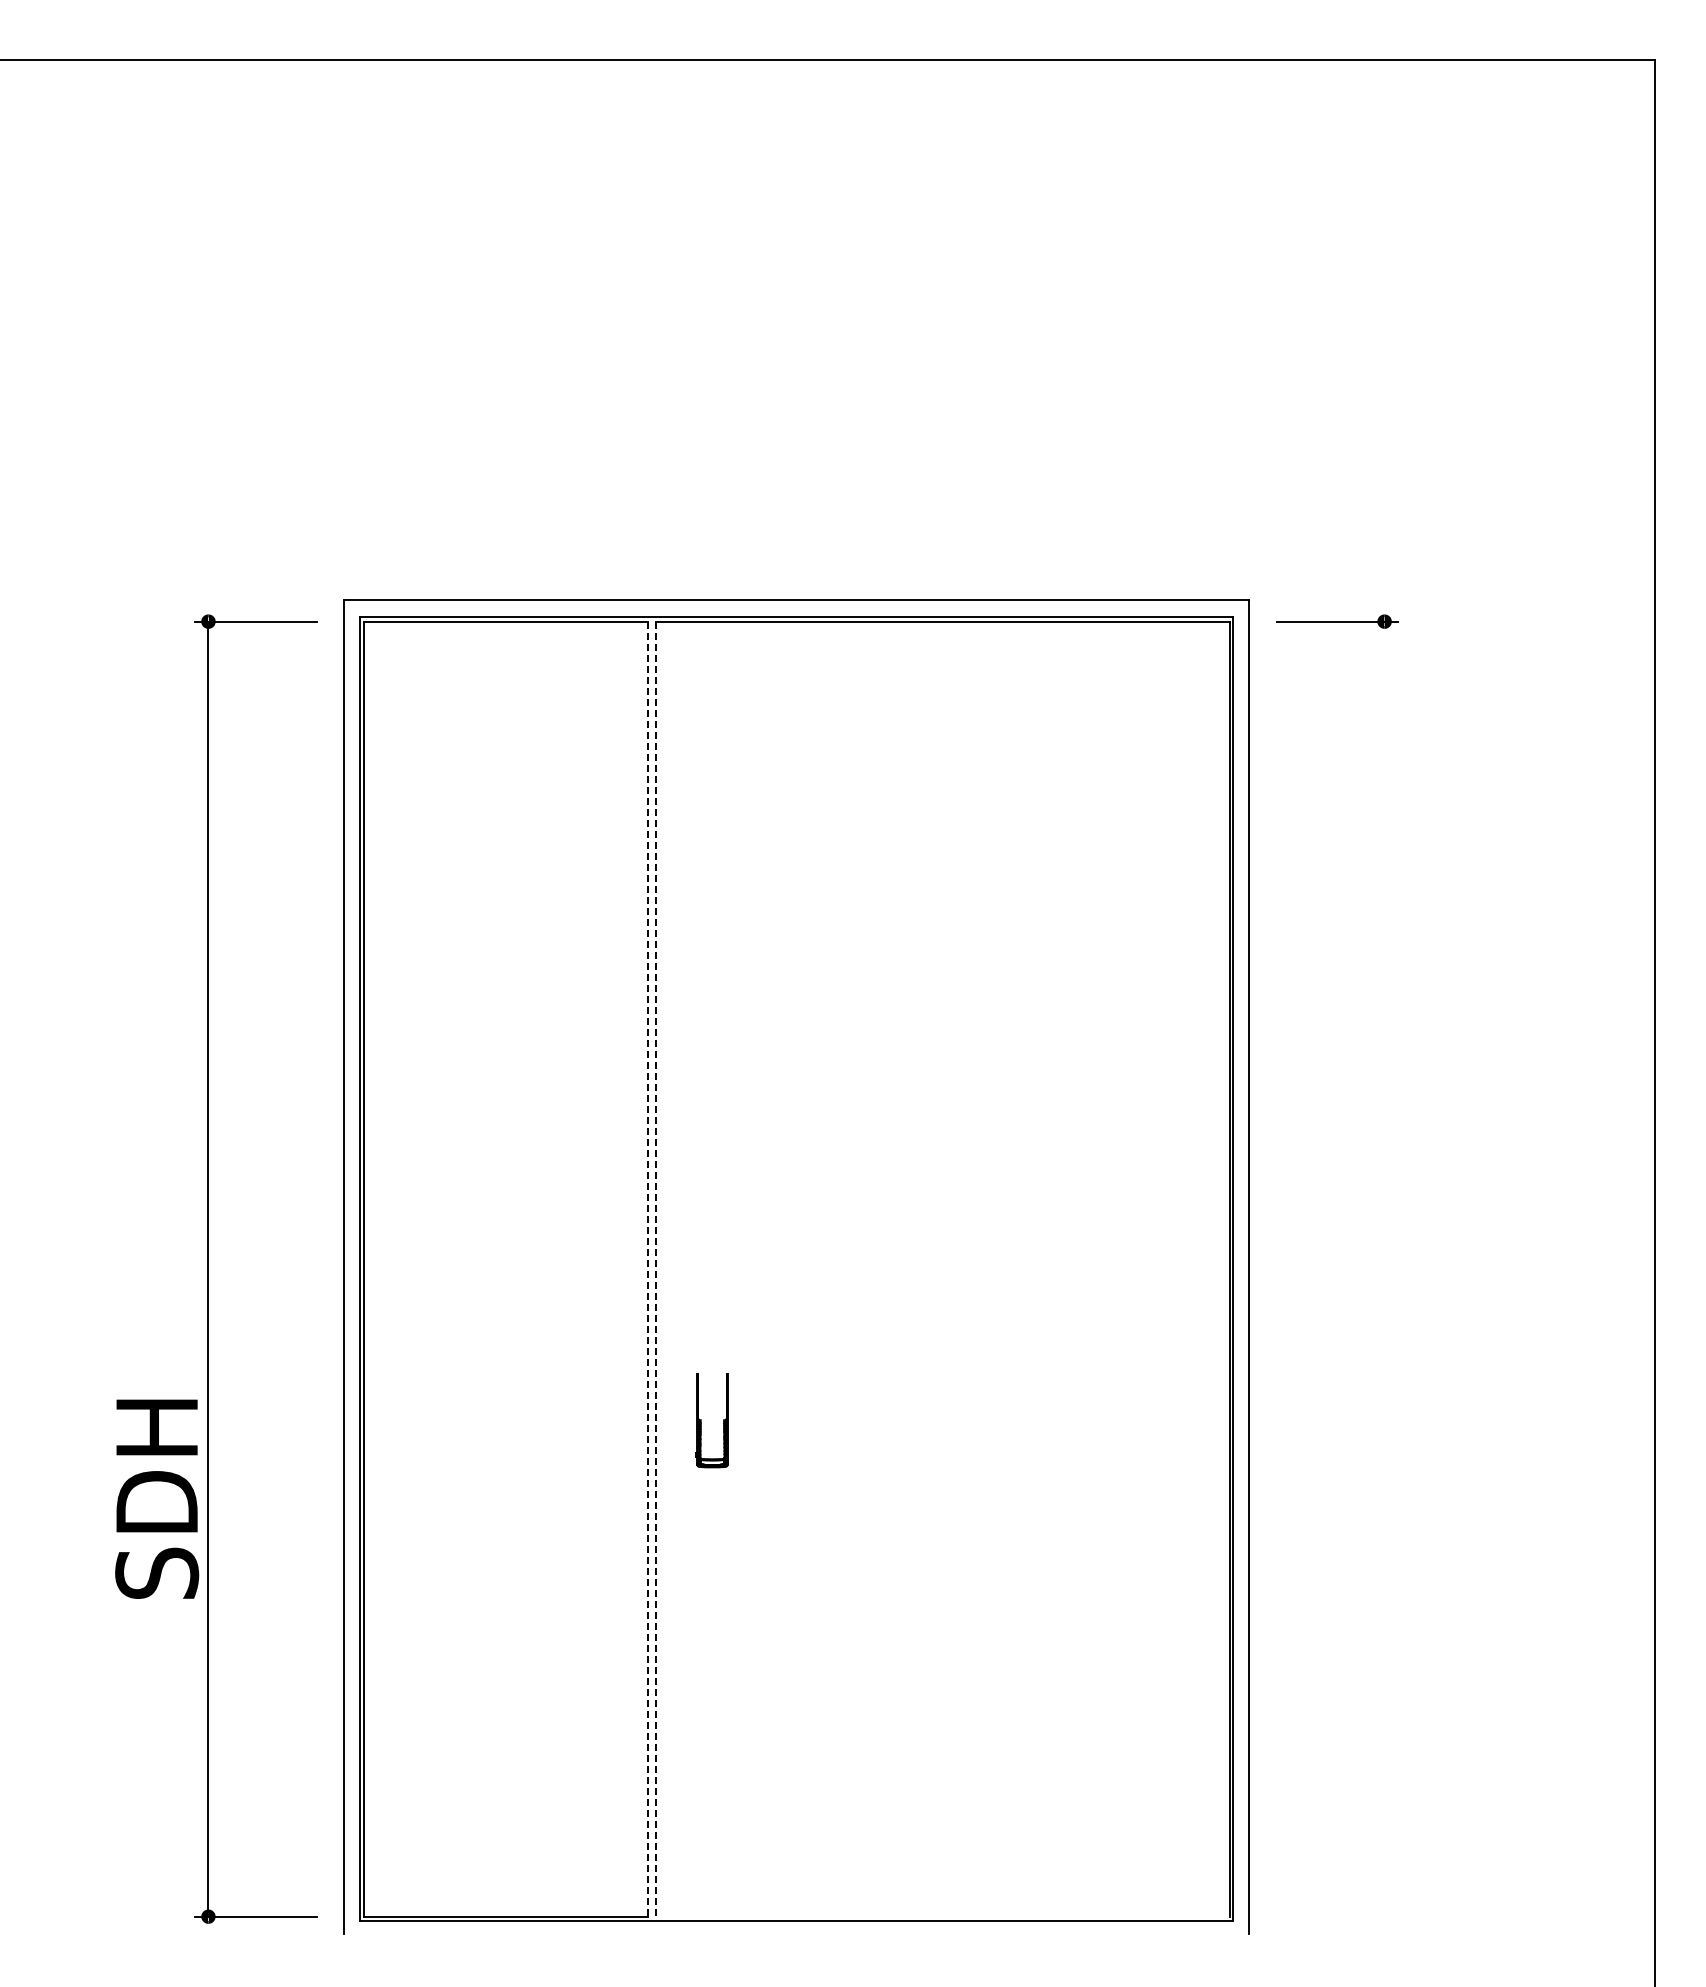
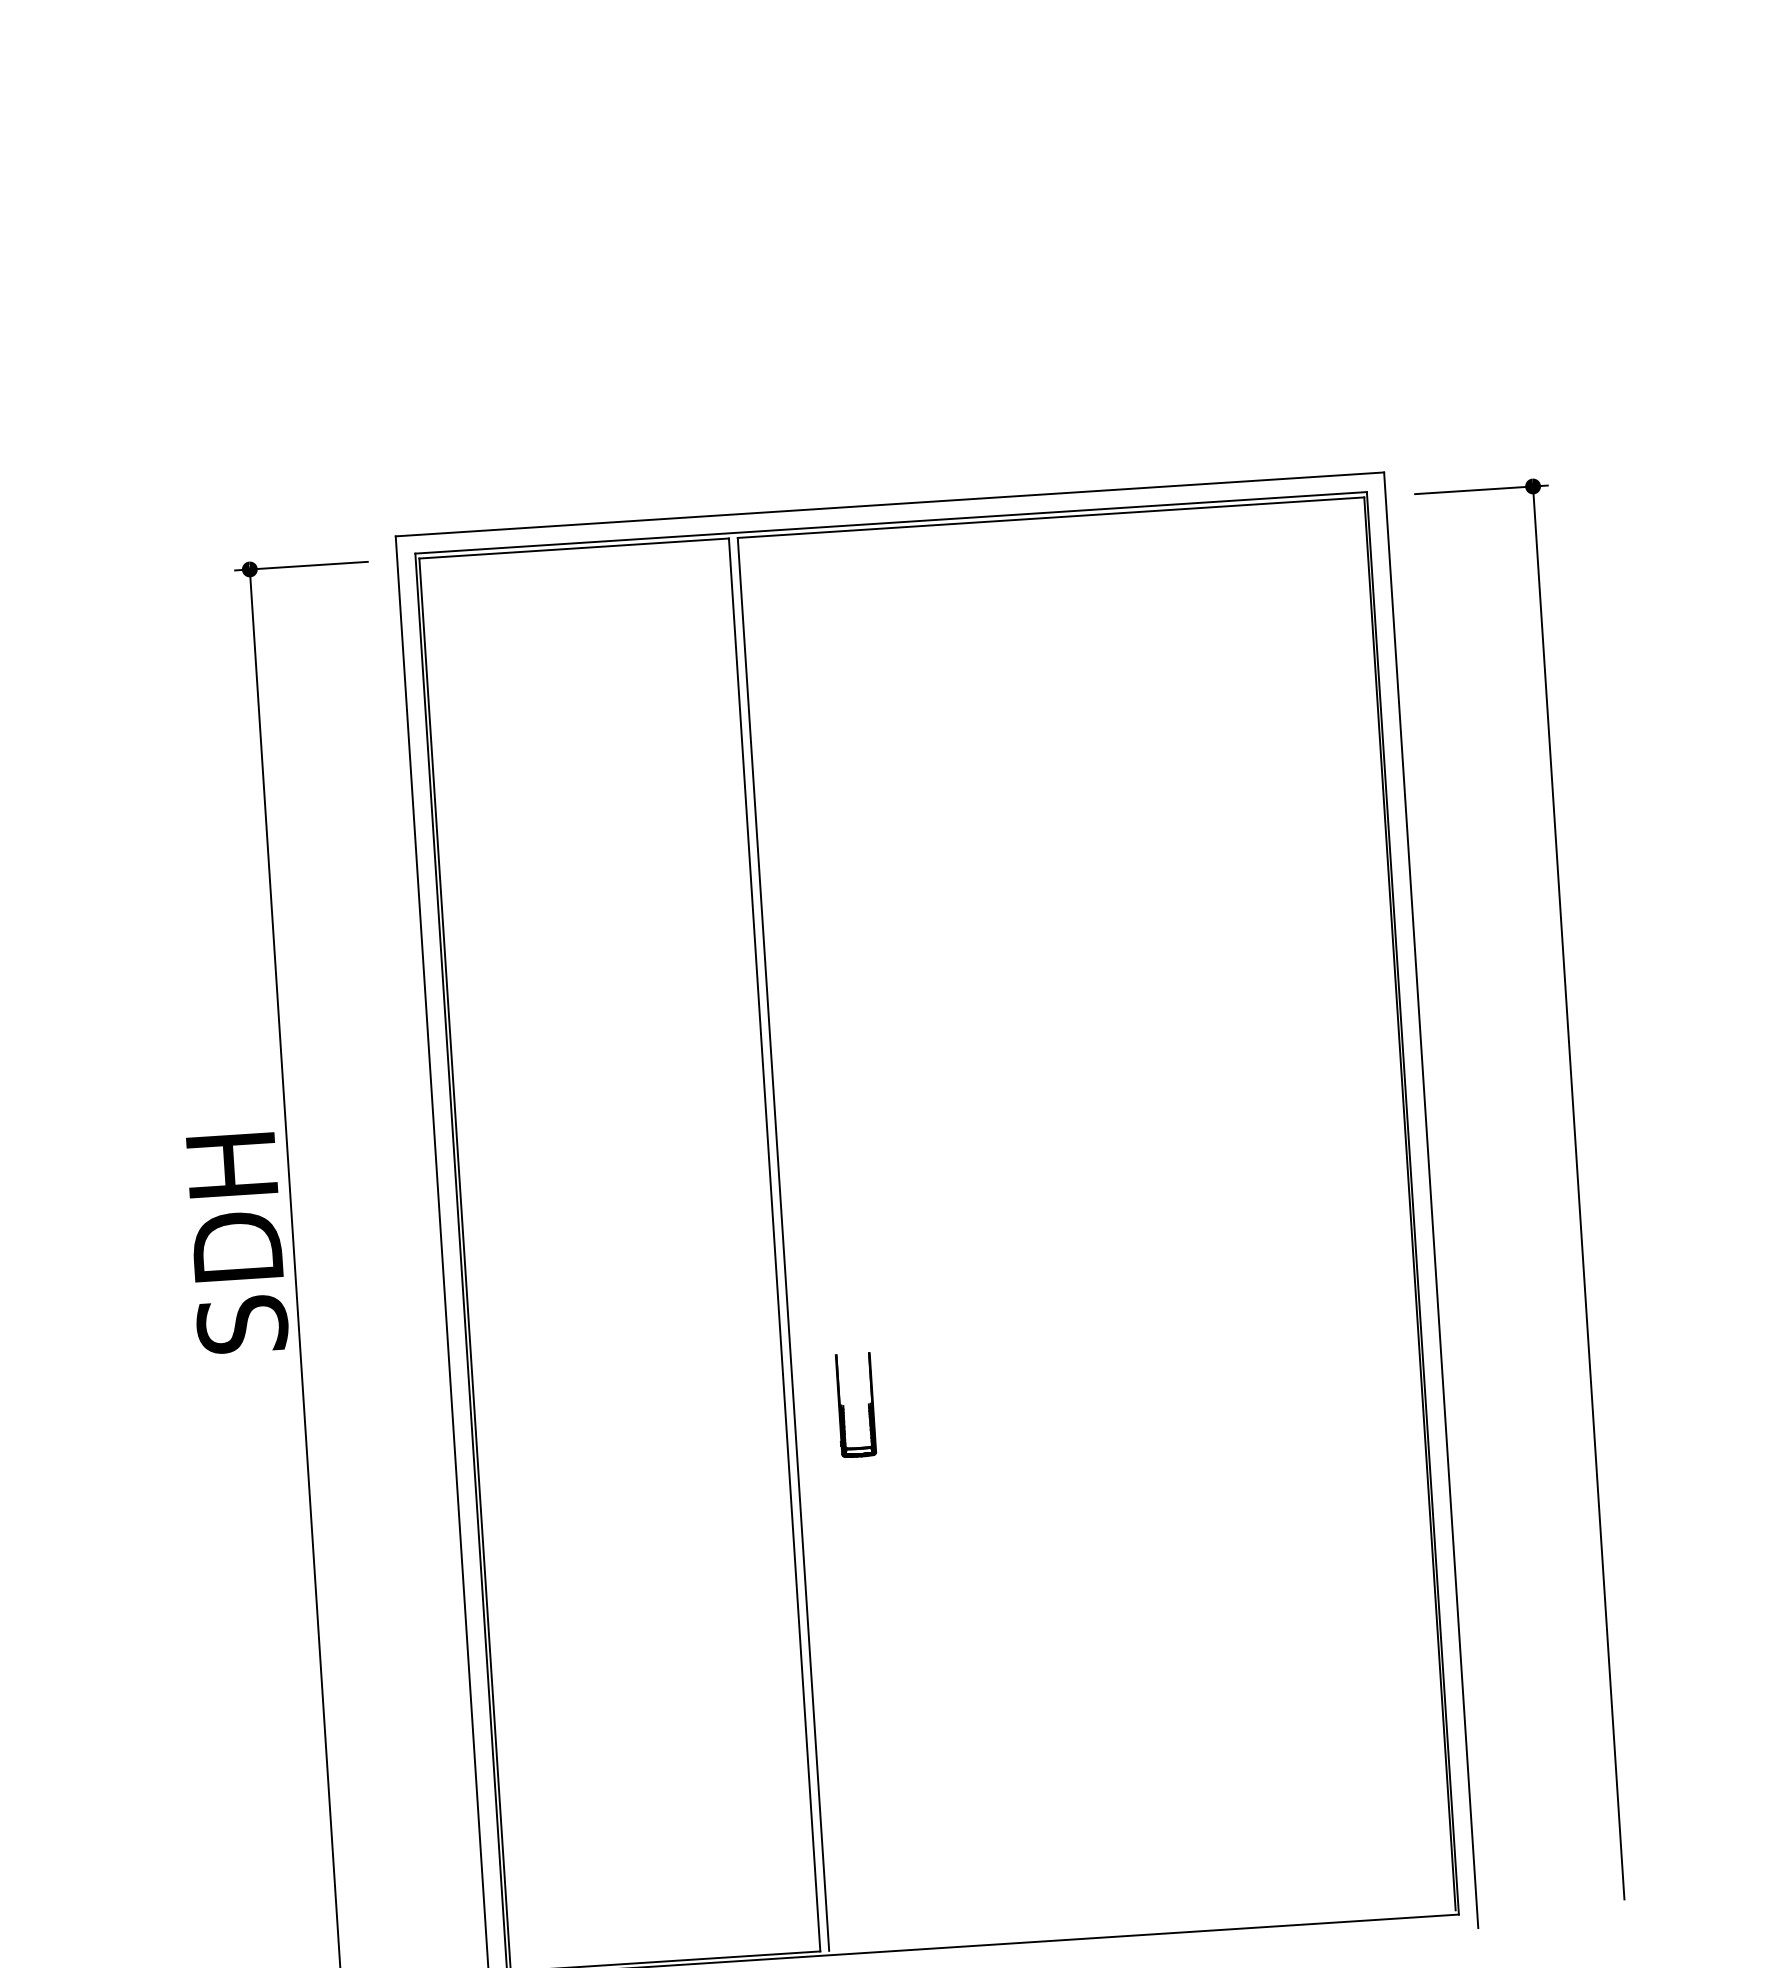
line: (1384, 1268) -> (1578, 1192), added
line: (647, 1269) -> (774, 1245), dashed -> solid
line: (655, 1269) -> (783, 1244), dashed -> solid
text: (157, 1498) -> (237, 1242), moved

